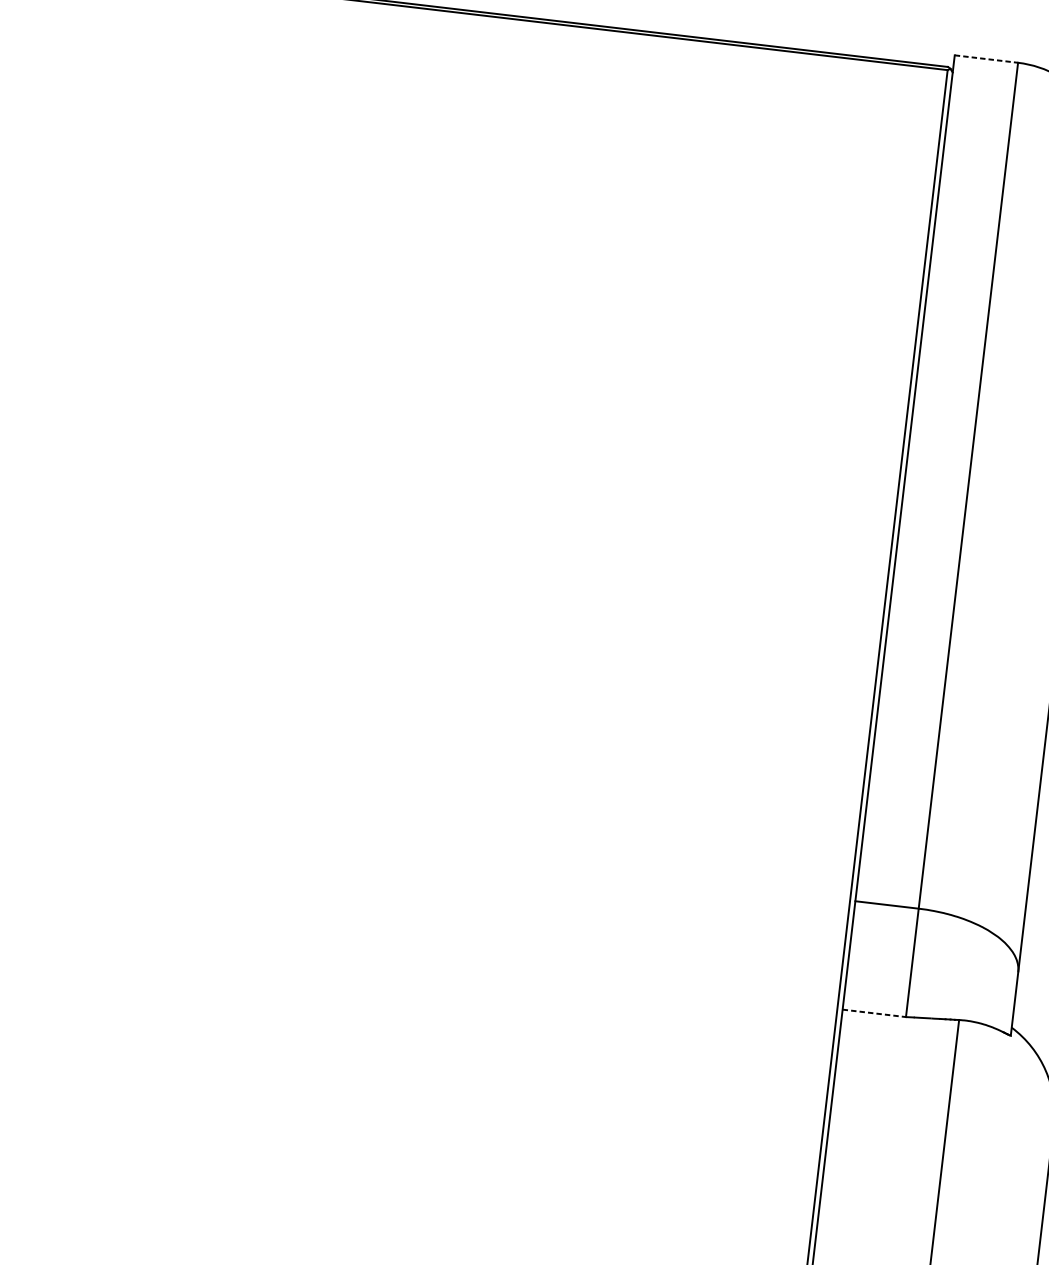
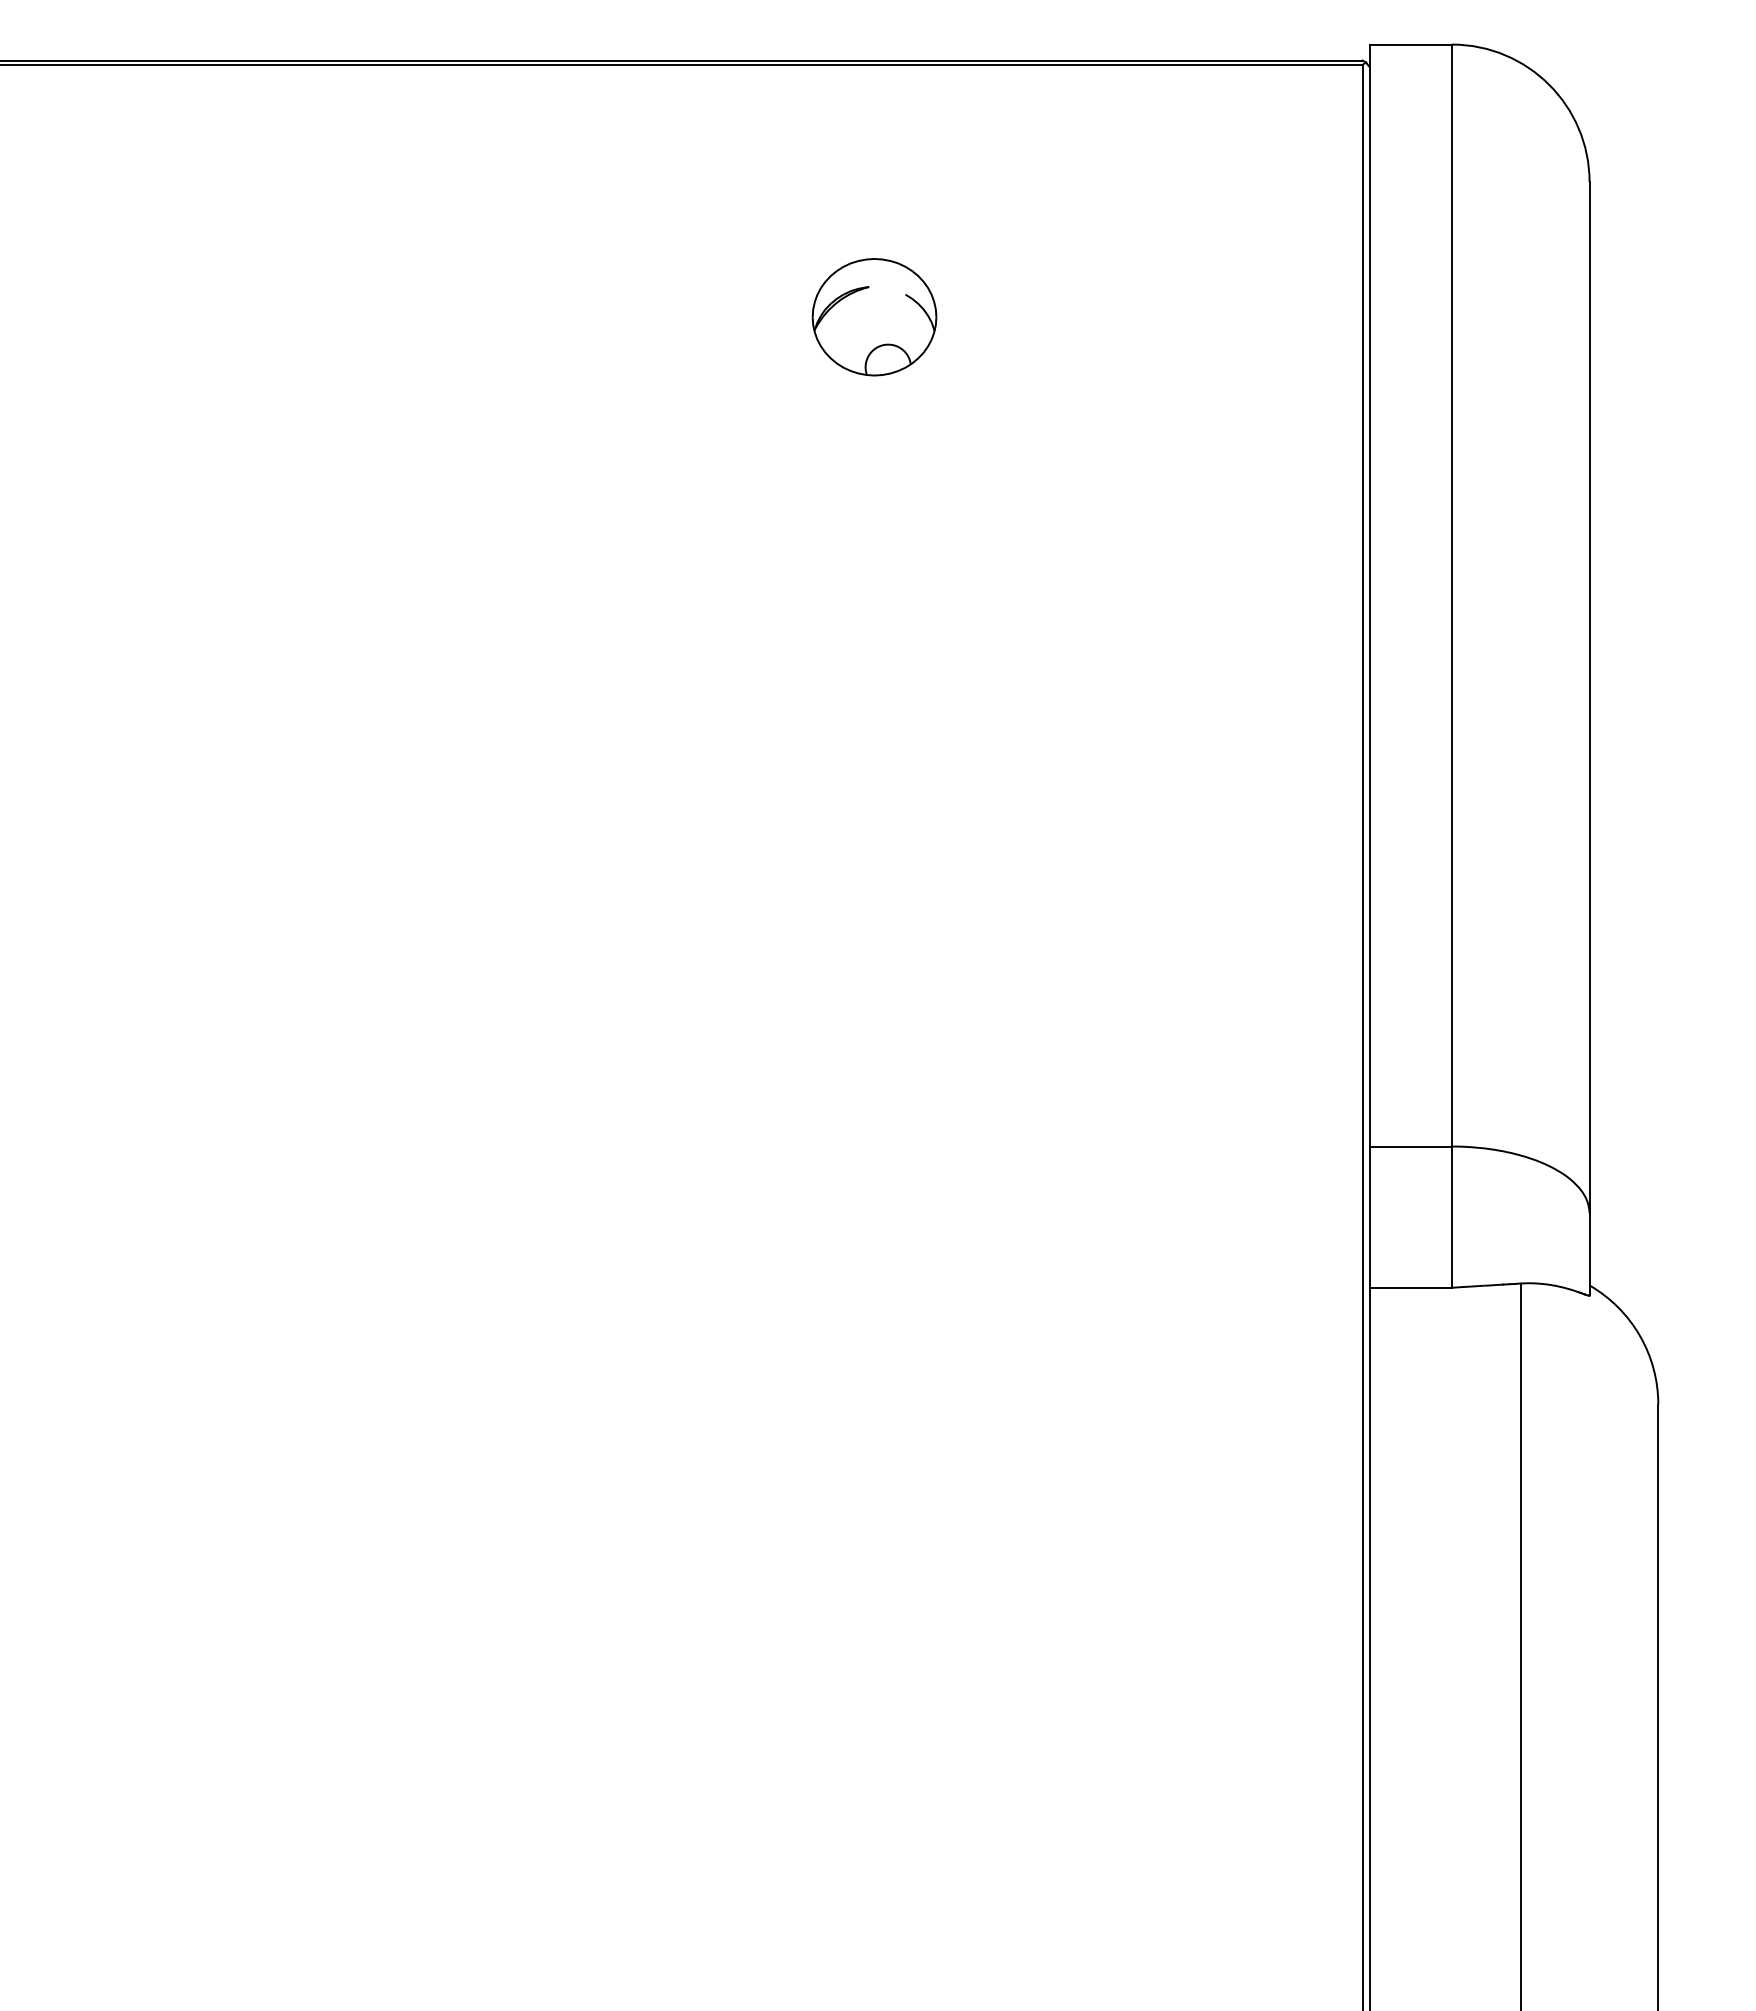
line: (986, 59) -> (1411, 44), dashed -> solid
part: (550, 220) -> (874, 317), added
line: (874, 1013) -> (1411, 1287), dashed -> solid

